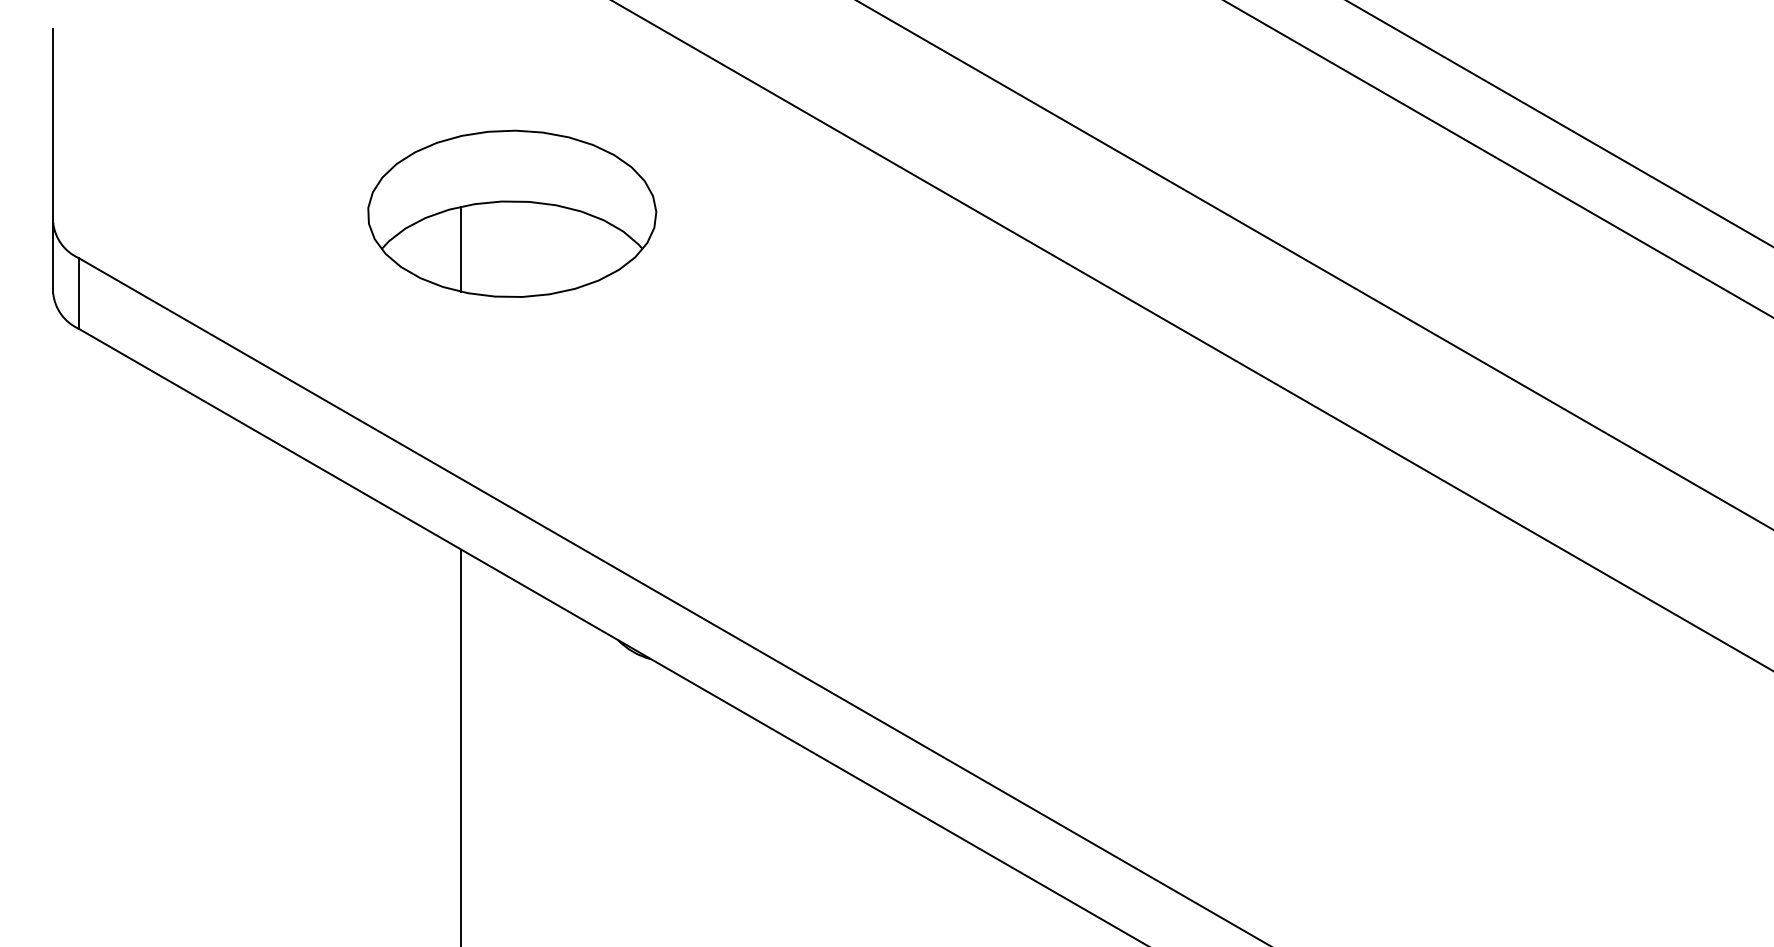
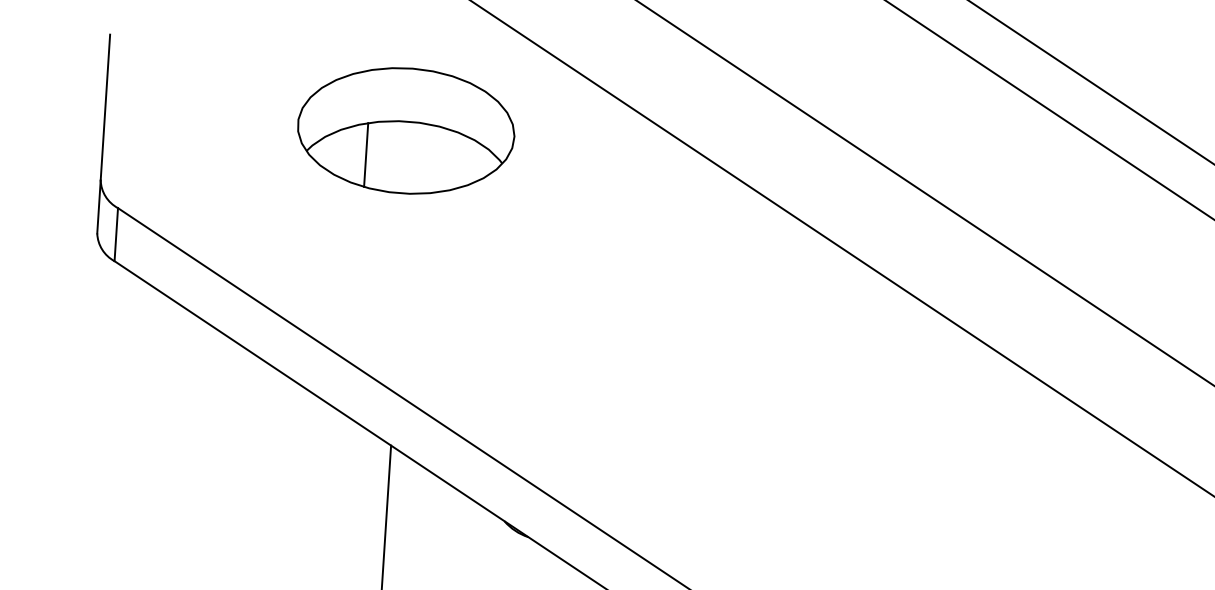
part: (512, 213) -> (406, 130), moved

